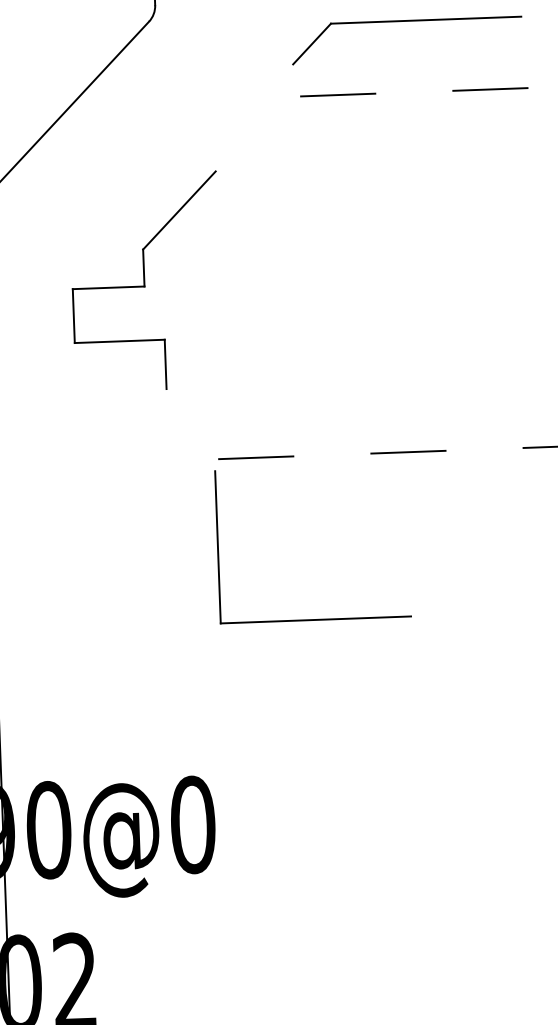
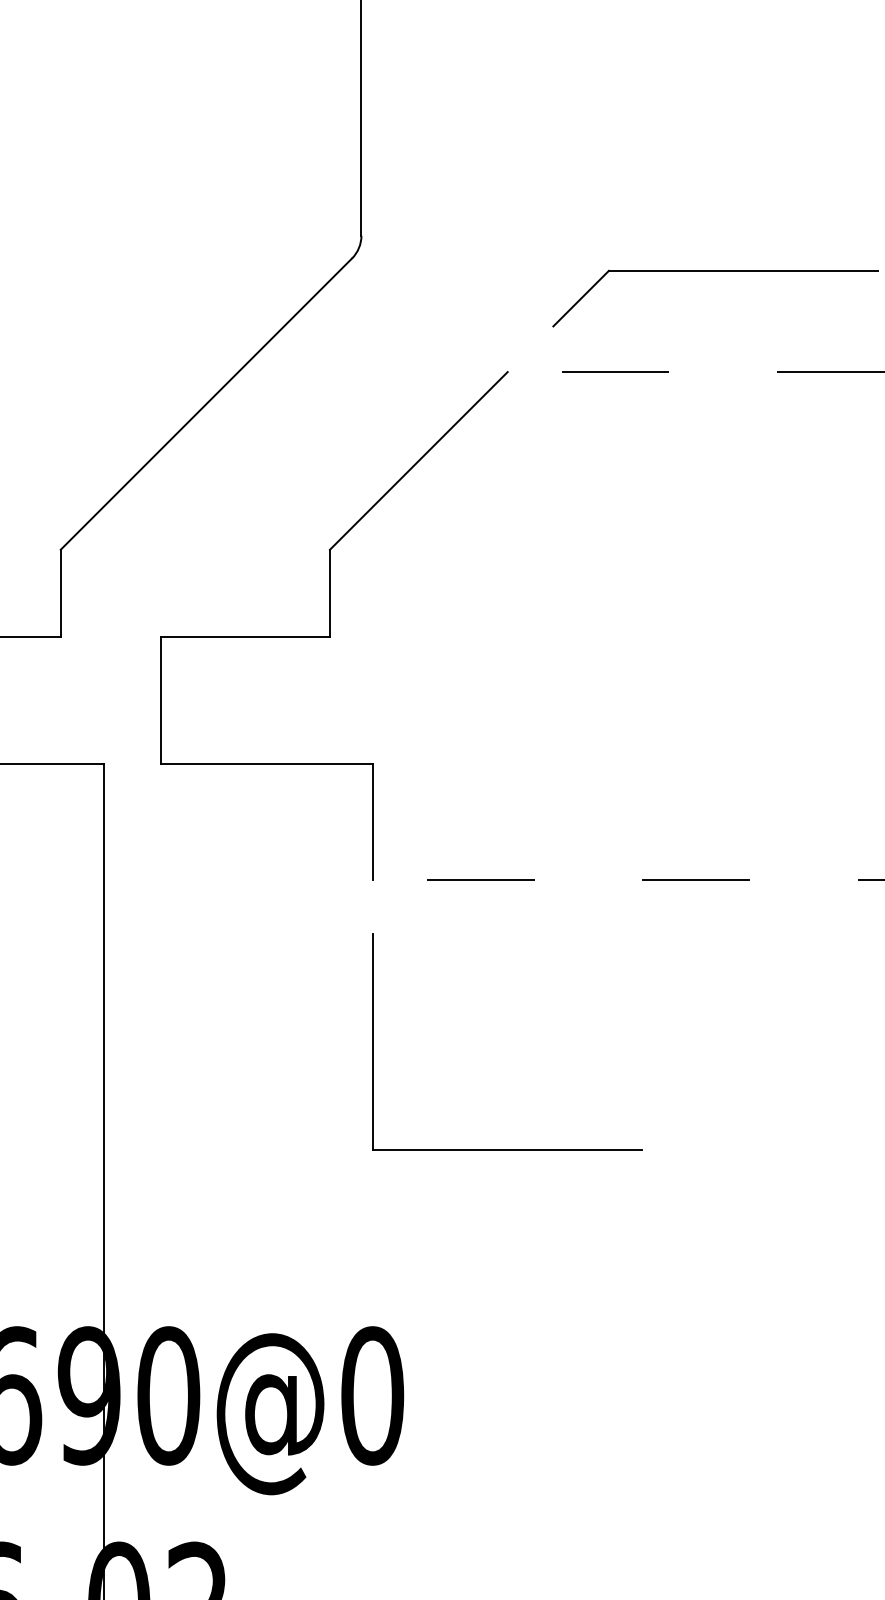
part: (146, 281) -> (334, 625), size x1.67
part: (315, 619) -> (507, 1149), moved

